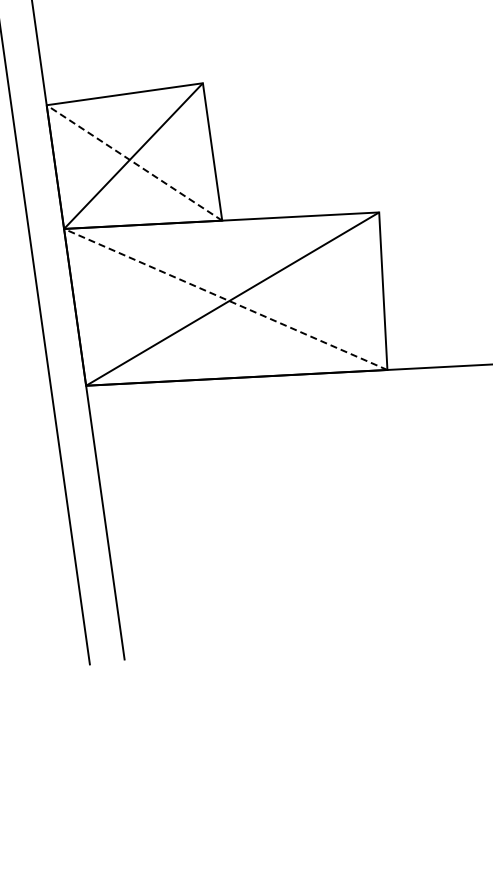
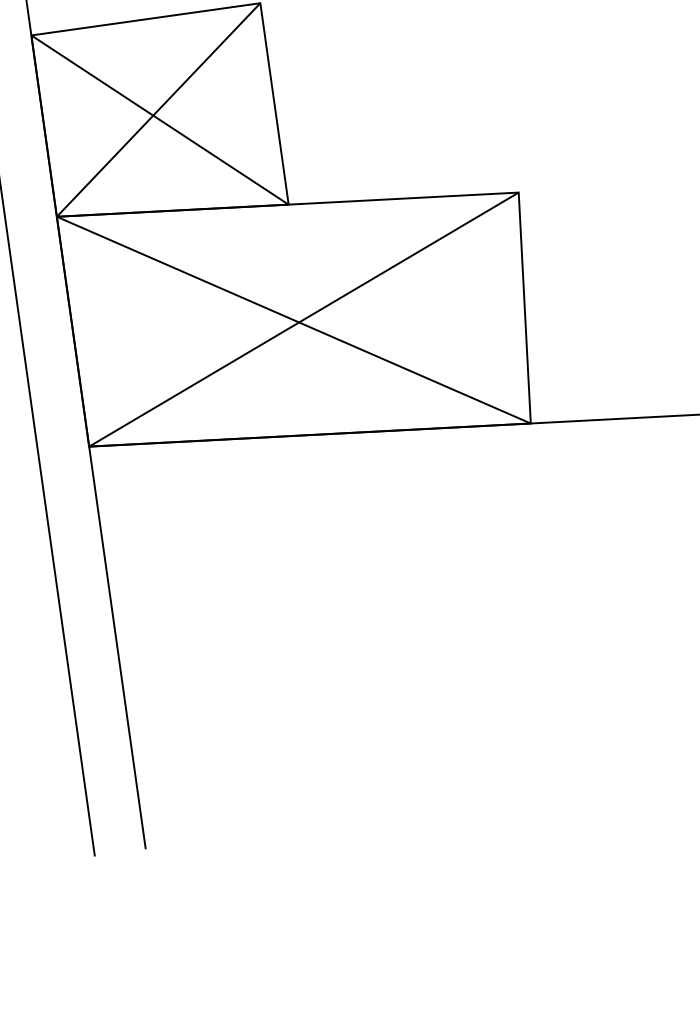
line: (134, 162) -> (160, 119), dashed -> solid
line: (225, 299) -> (293, 320), dashed -> solid

